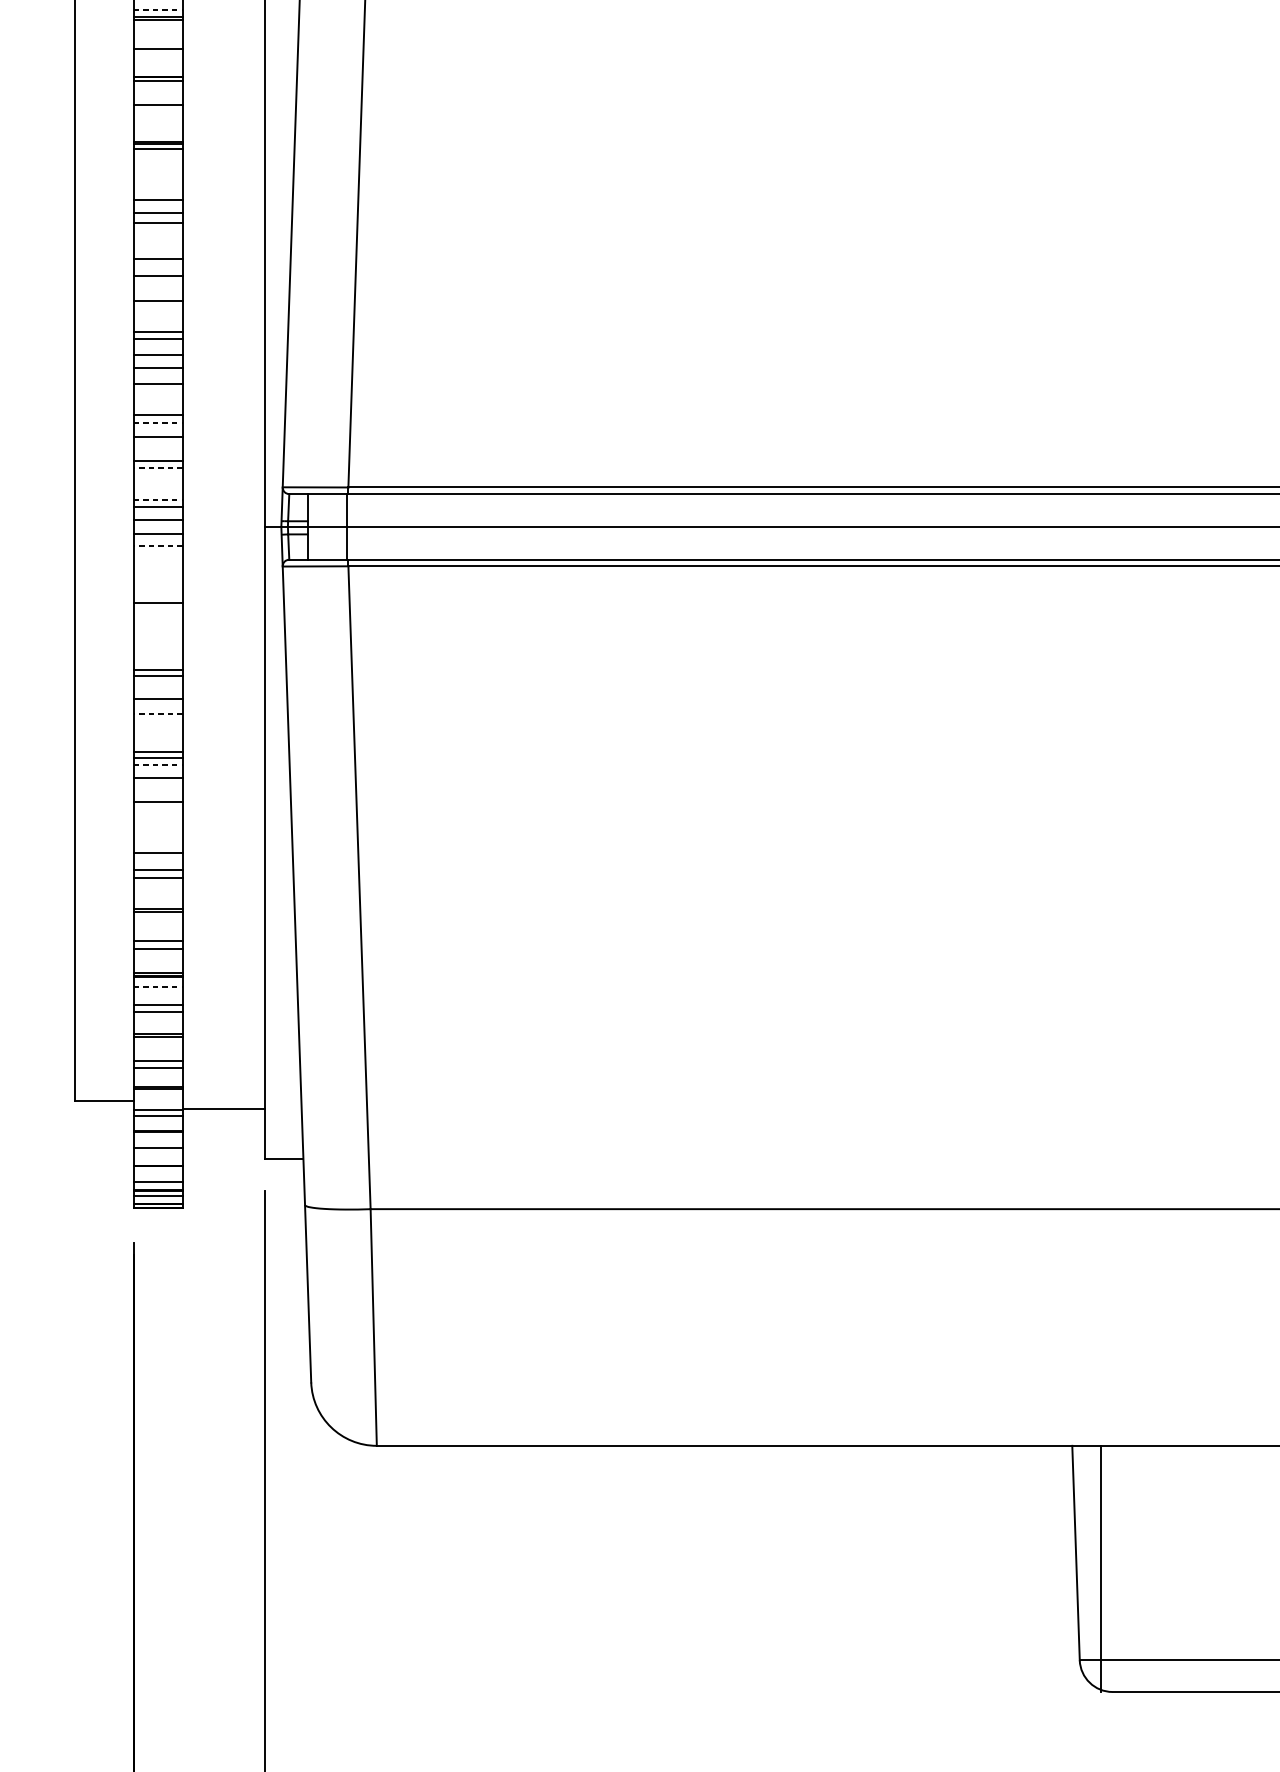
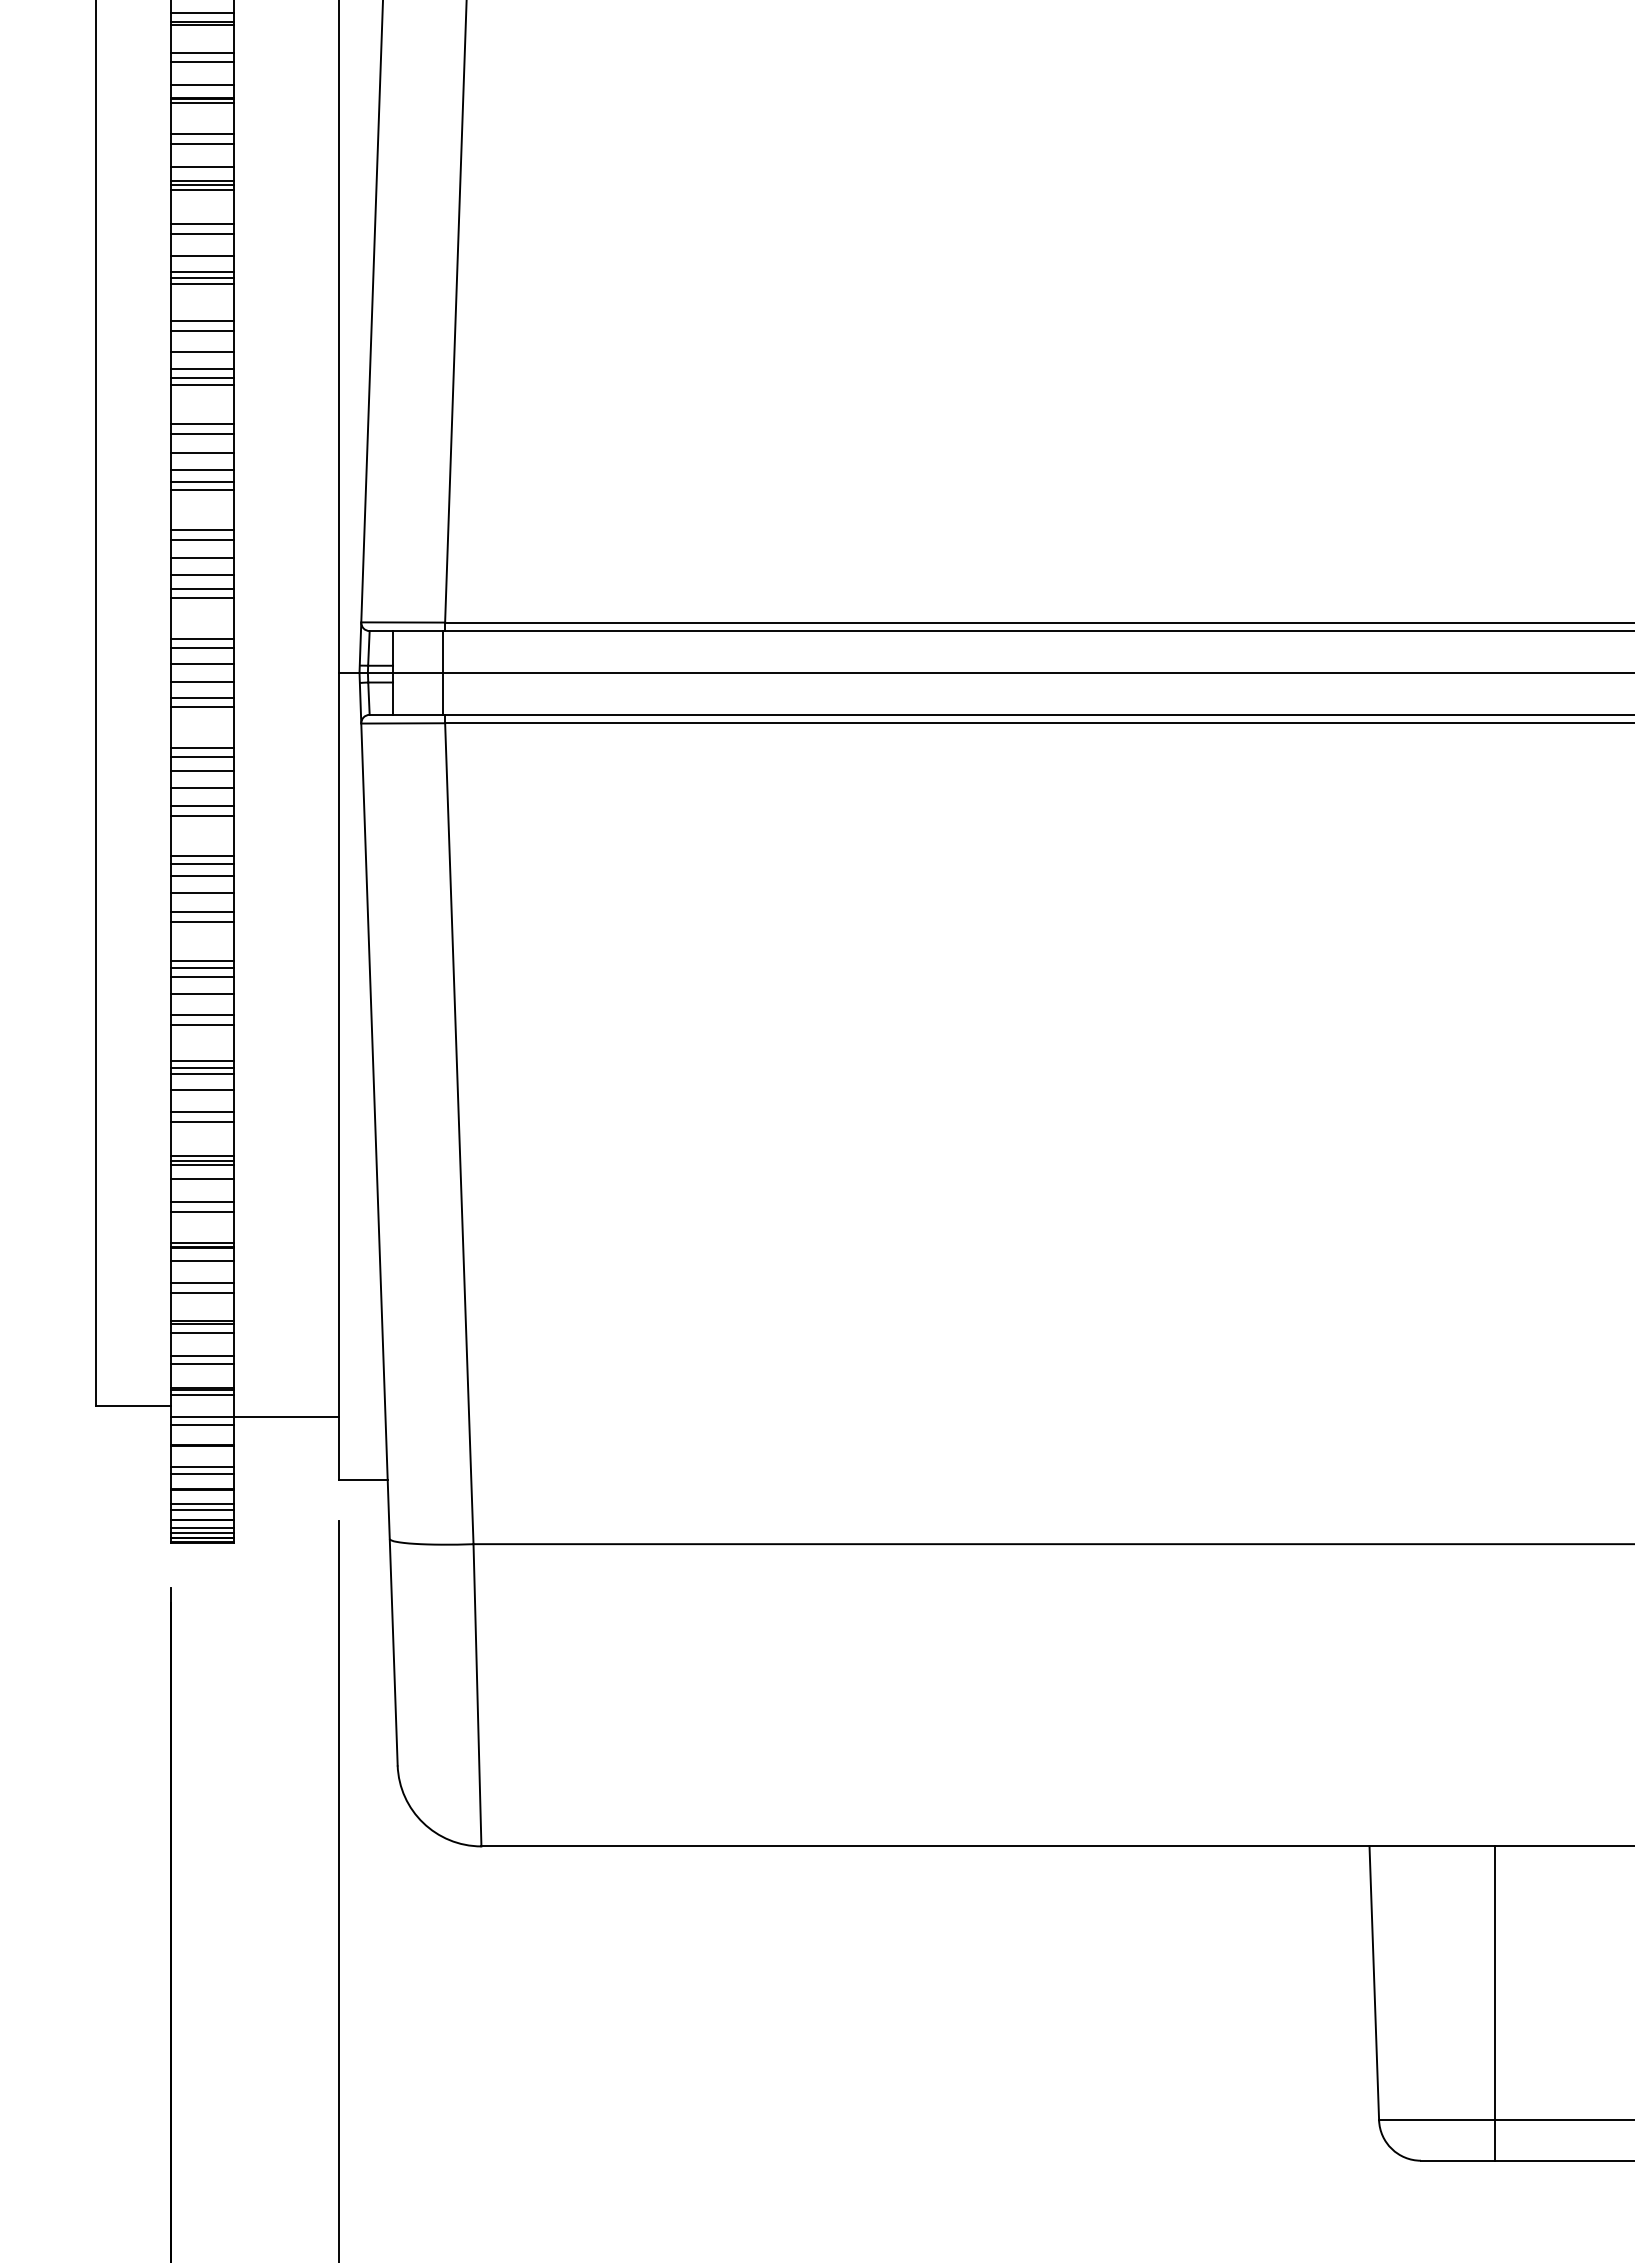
line: (158, 10) -> (202, 13), dashed -> solid
line: (157, 41) -> (201, 53), added
line: (157, 66) -> (201, 85), added
line: (157, 113) -> (201, 144), added
line: (157, 130) -> (201, 166), added
line: (157, 175) -> (201, 224), added
line: (157, 183) -> (201, 234), added
line: (157, 218) -> (201, 278), added
line: (157, 251) -> (201, 321), added
line: (157, 288) -> (201, 368), added
line: (157, 295) -> (201, 377), added
line: (157, 376) -> (201, 481), added
line: (158, 422) -> (202, 539), dashed -> solid
line: (157, 450) -> (201, 575), added
line: (157, 468) -> (201, 598), dashed -> solid
line: (158, 499) -> (202, 638), dashed -> solid
line: (157, 546) -> (201, 697), dashed -> solid
line: (157, 553) -> (201, 707), added
line: (157, 585) -> (201, 747), added
line: (157, 592) -> (201, 756), added
line: (157, 617) -> (201, 788), added
line: (157, 631) -> (201, 806), added
line: (157, 638) -> (201, 815), added
line: (157, 685) -> (201, 875), added
line: (157, 714) -> (201, 912), dashed -> solid
line: (157, 722) -> (201, 922), added
line: (158, 765) -> (202, 977), dashed -> solid
line: (157, 794) -> (201, 1014), added
line: (157, 831) -> (201, 1061), added
line: (157, 835) -> (201, 1067), added
line: (157, 841) -> (201, 1074), added
line: (157, 904) -> (201, 1155), added
line: (157, 923) -> (201, 1179), added
line: (158, 987) -> (202, 1260), dashed -> solid
line: (157, 1043) -> (201, 1332), added
line: (157, 1091) -> (201, 1394), added
line: (157, 1153) -> (201, 1473), added
line: (157, 1177) -> (201, 1503), added
line: (157, 1200) -> (201, 1532), added
line: (1101, 1568) -> (1495, 2003), moved

